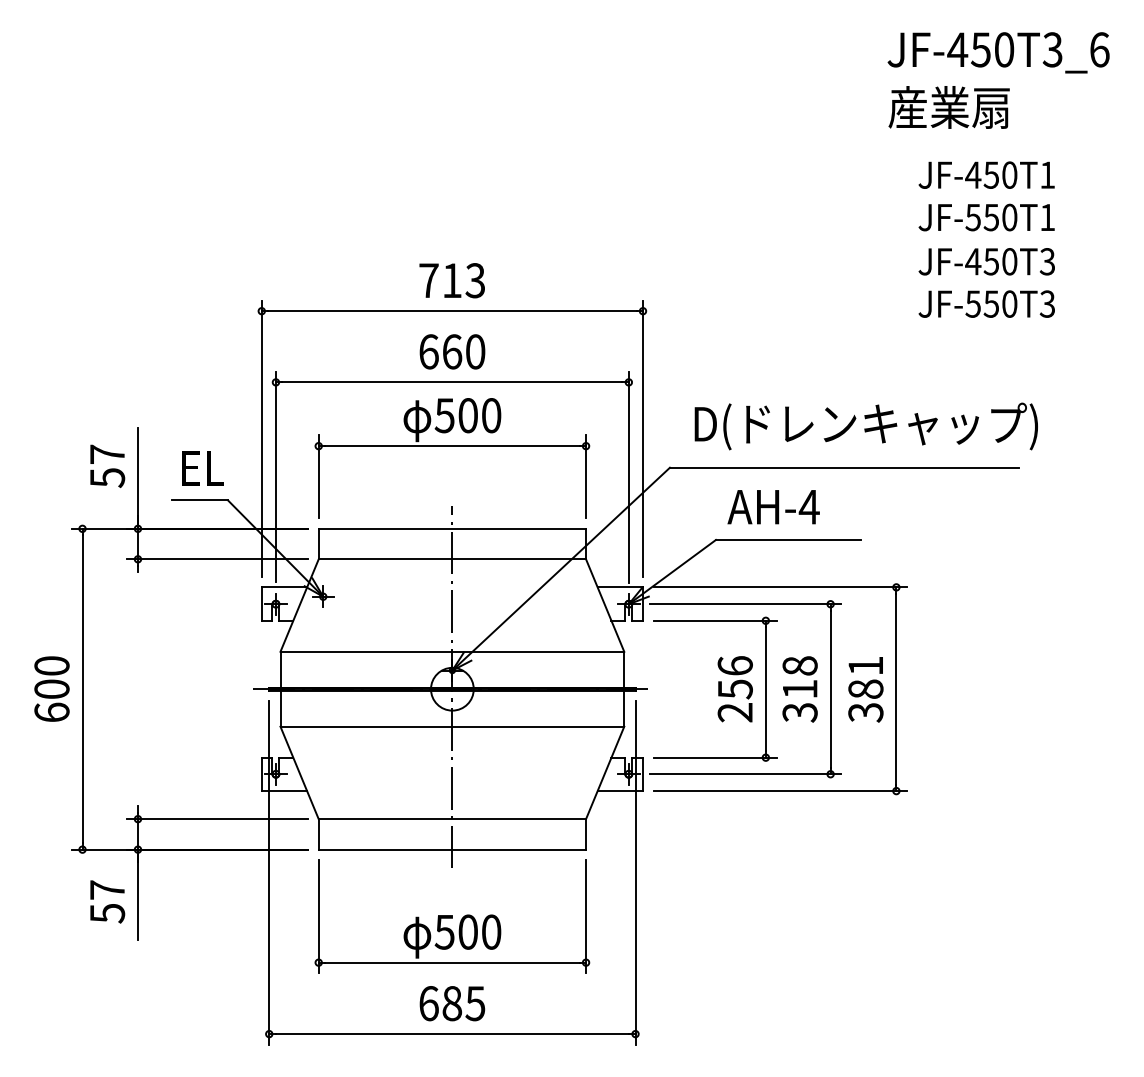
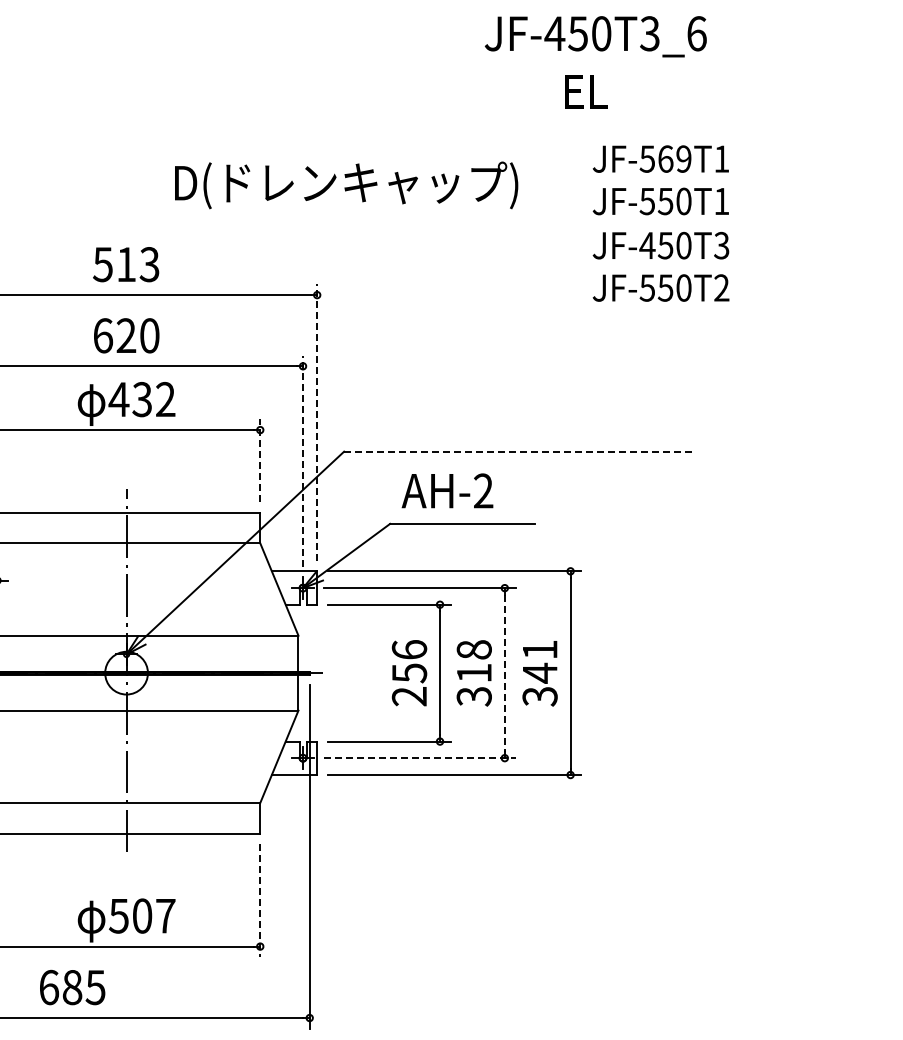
text: (998, 52) -> (595, 36), moved
text: (948, 107) -> (622, 91), 産業扇 -> EL
text: (991, 174) -> (665, 158), JF-450T1 -> JF-569T1
text: (428, 280) -> (102, 264), 713 -> 513
text: (1047, 303) -> (721, 287), JF-550T3 -> JF-550T2
text: (452, 351) -> (126, 335), 660 -> 620
text: (467, 415) -> (141, 399), 500 -> 432
text: (865, 426) -> (345, 185), moved
line: (643, 438) -> (317, 422), solid -> dashed
line: (844, 467) -> (518, 451), solid -> dashed
line: (586, 476) -> (260, 460), solid -> dashed
line: (628, 477) -> (302, 461), solid -> dashed
text: (808, 506) -> (482, 490), AH-4 -> AH-2
text: (865, 688) -> (539, 672), 381 -> 341
line: (830, 689) -> (504, 673), solid -> dashed
line: (745, 774) -> (419, 758), solid -> dashed
line: (586, 916) -> (260, 900), solid -> dashed
text: (491, 931) -> (165, 915), 500 -> 507
text: (452, 1003) -> (72, 987), moved

